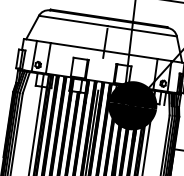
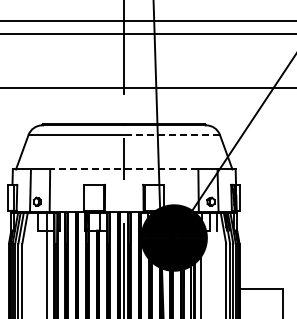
line: (142, 30) -> (172, 134), solid -> dashed
line: (103, 50) -> (123, 169), solid -> dashed

